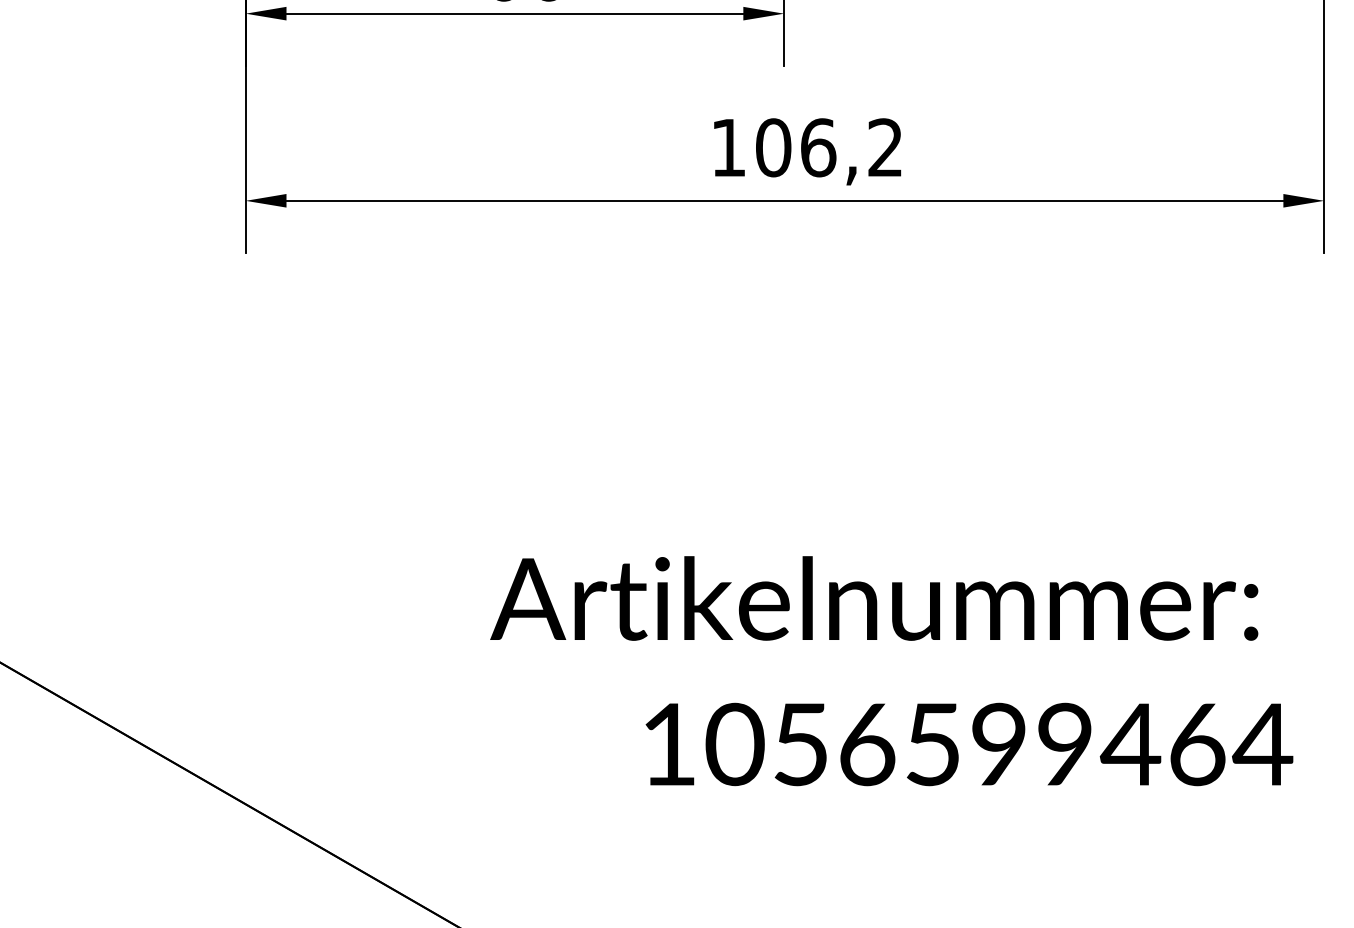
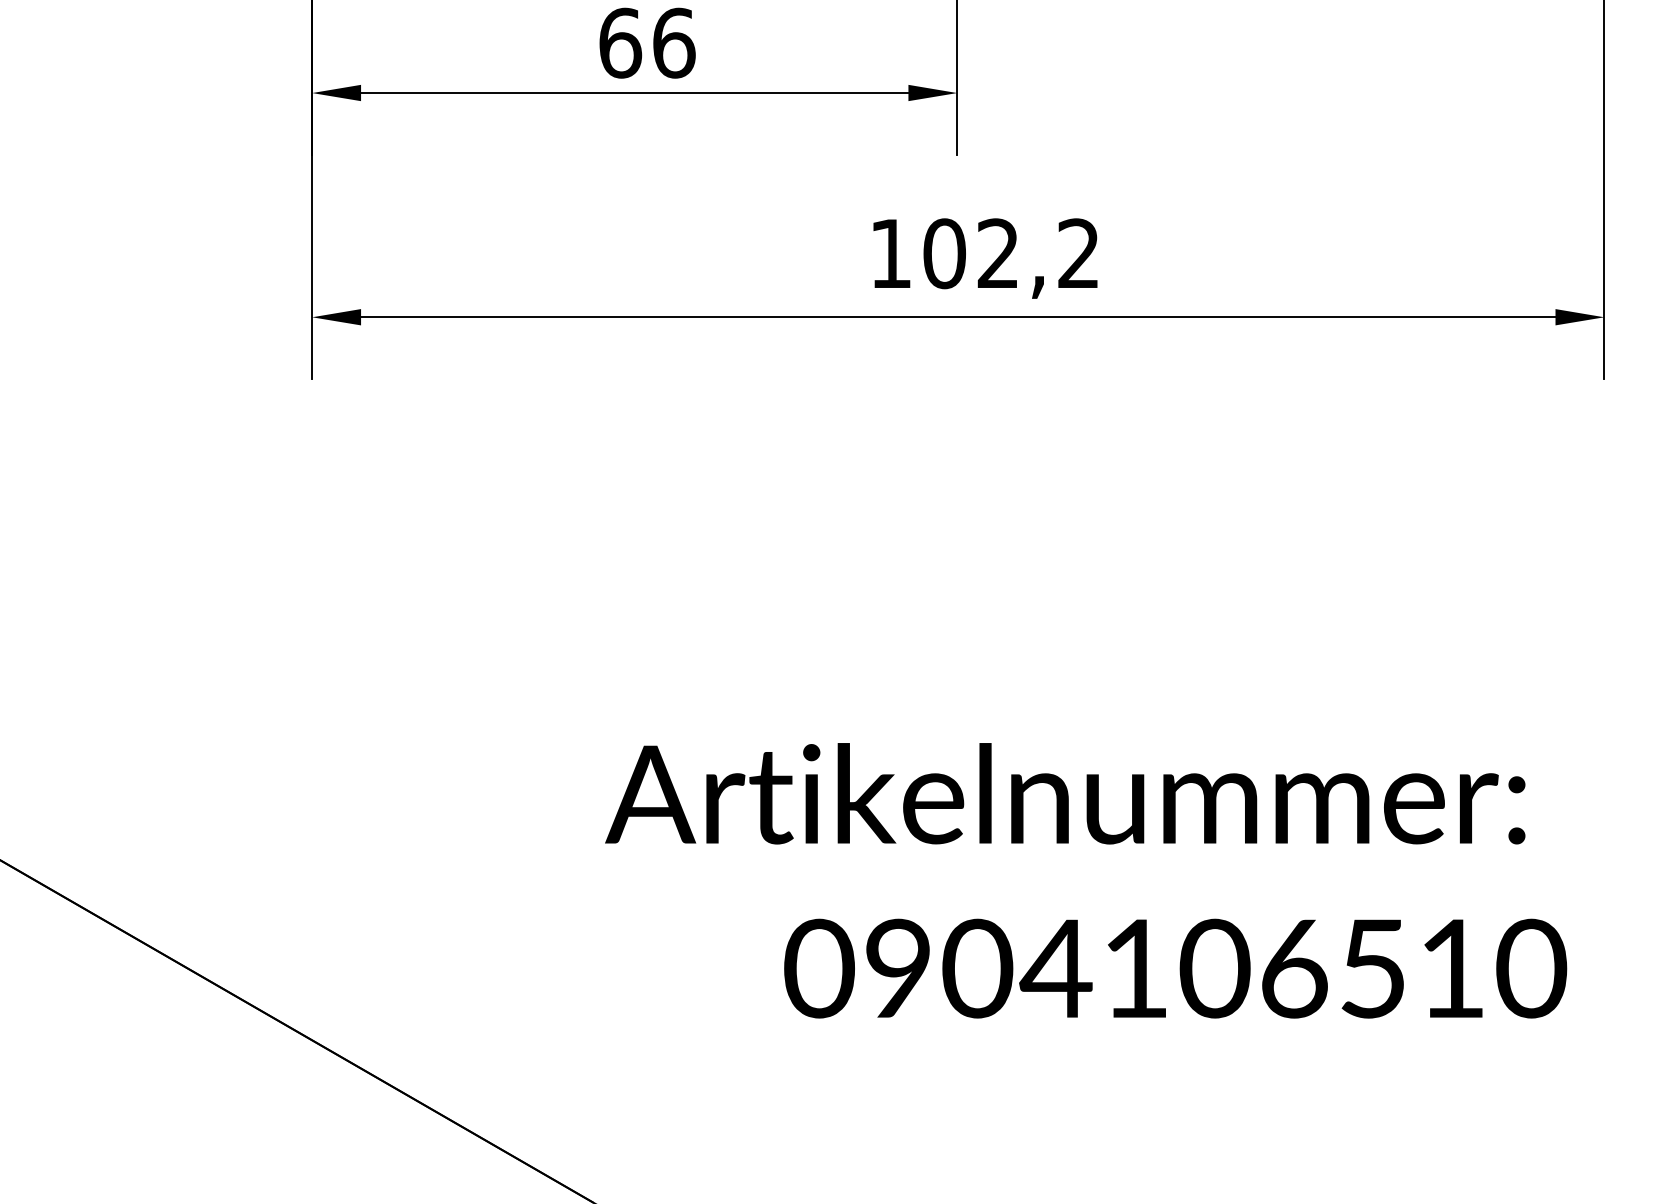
text: (818, 147) -> (998, 253), 106,2 -> 102,2
text: (966, 744) -> (1175, 968), 1056599464 -> 0904106510

